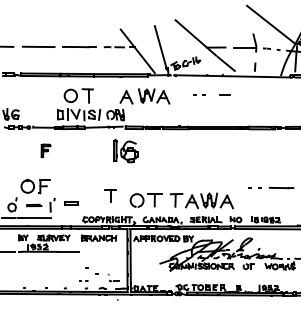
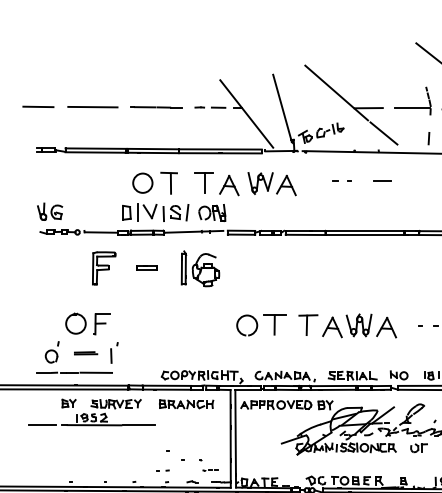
part: (45, 150) -> (103, 267), size x1.67
part: (125, 150) -> (199, 267), moved
part: (110, 195) -> (204, 182), moved
part: (181, 200) -> (316, 325), moved
part: (71, 203) -> (146, 267), moved

